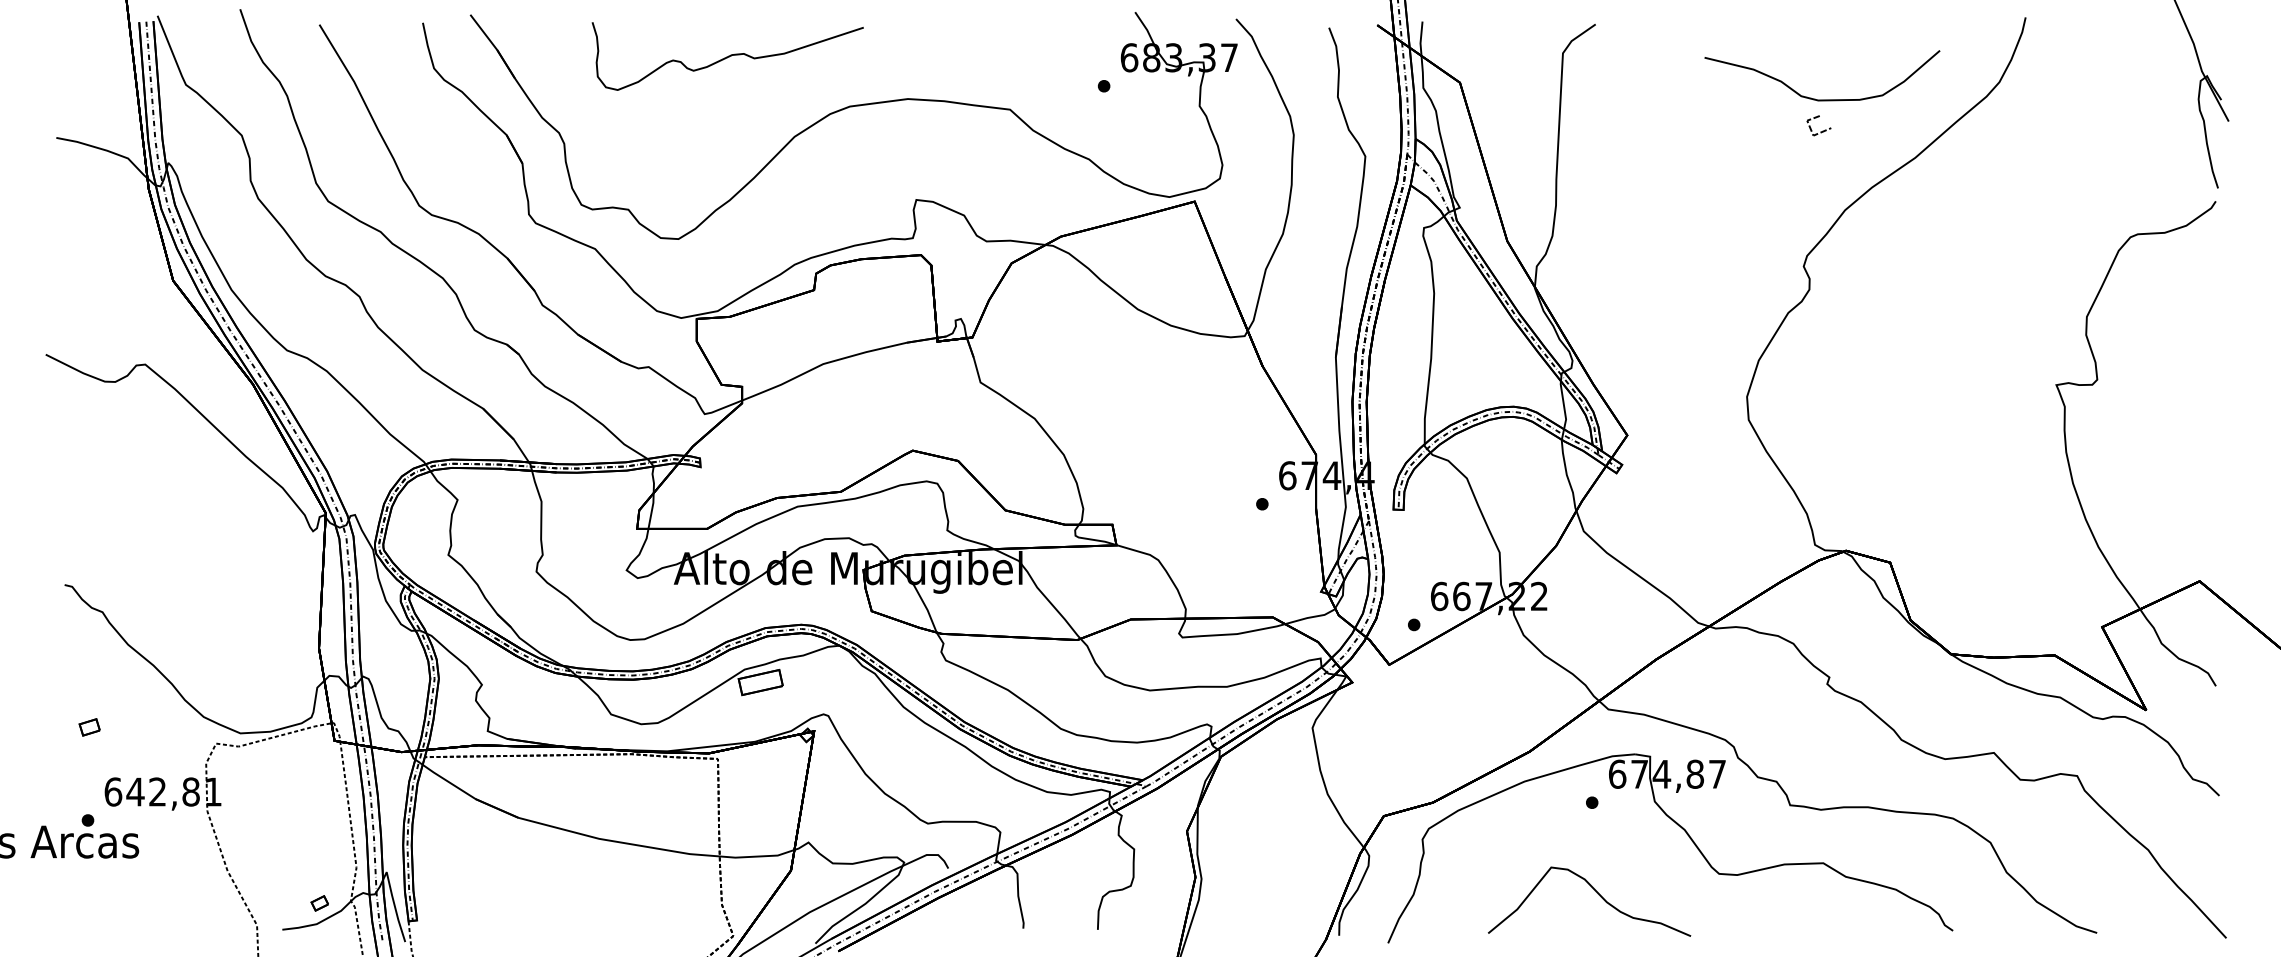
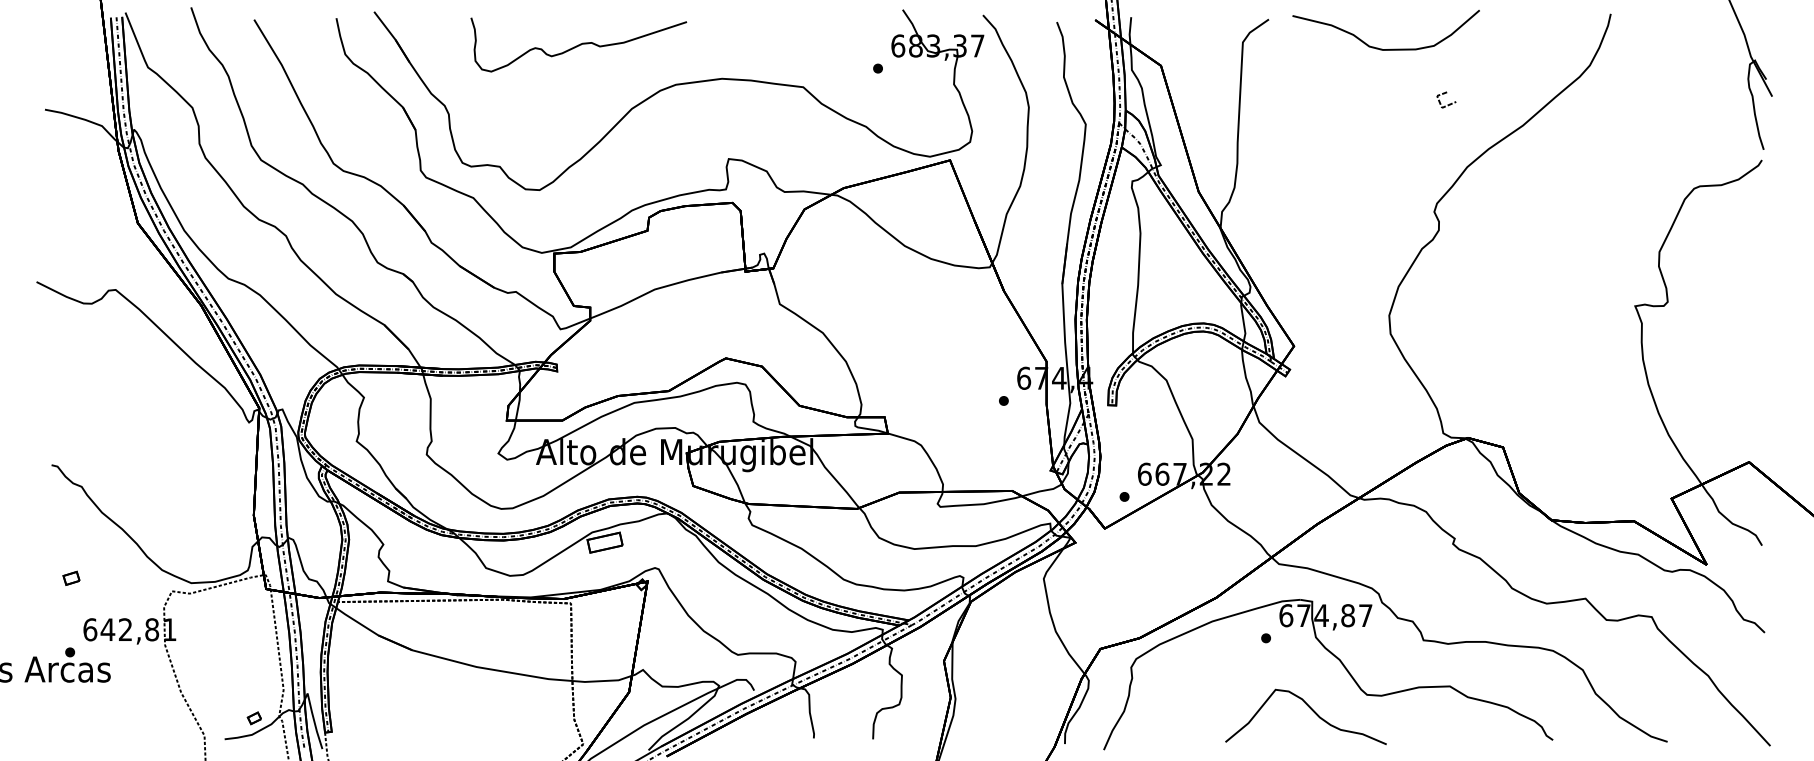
curve: (1817, 98) -> (1382, 48), moved
curve: (1596, 893) -> (1311, 710), moved

